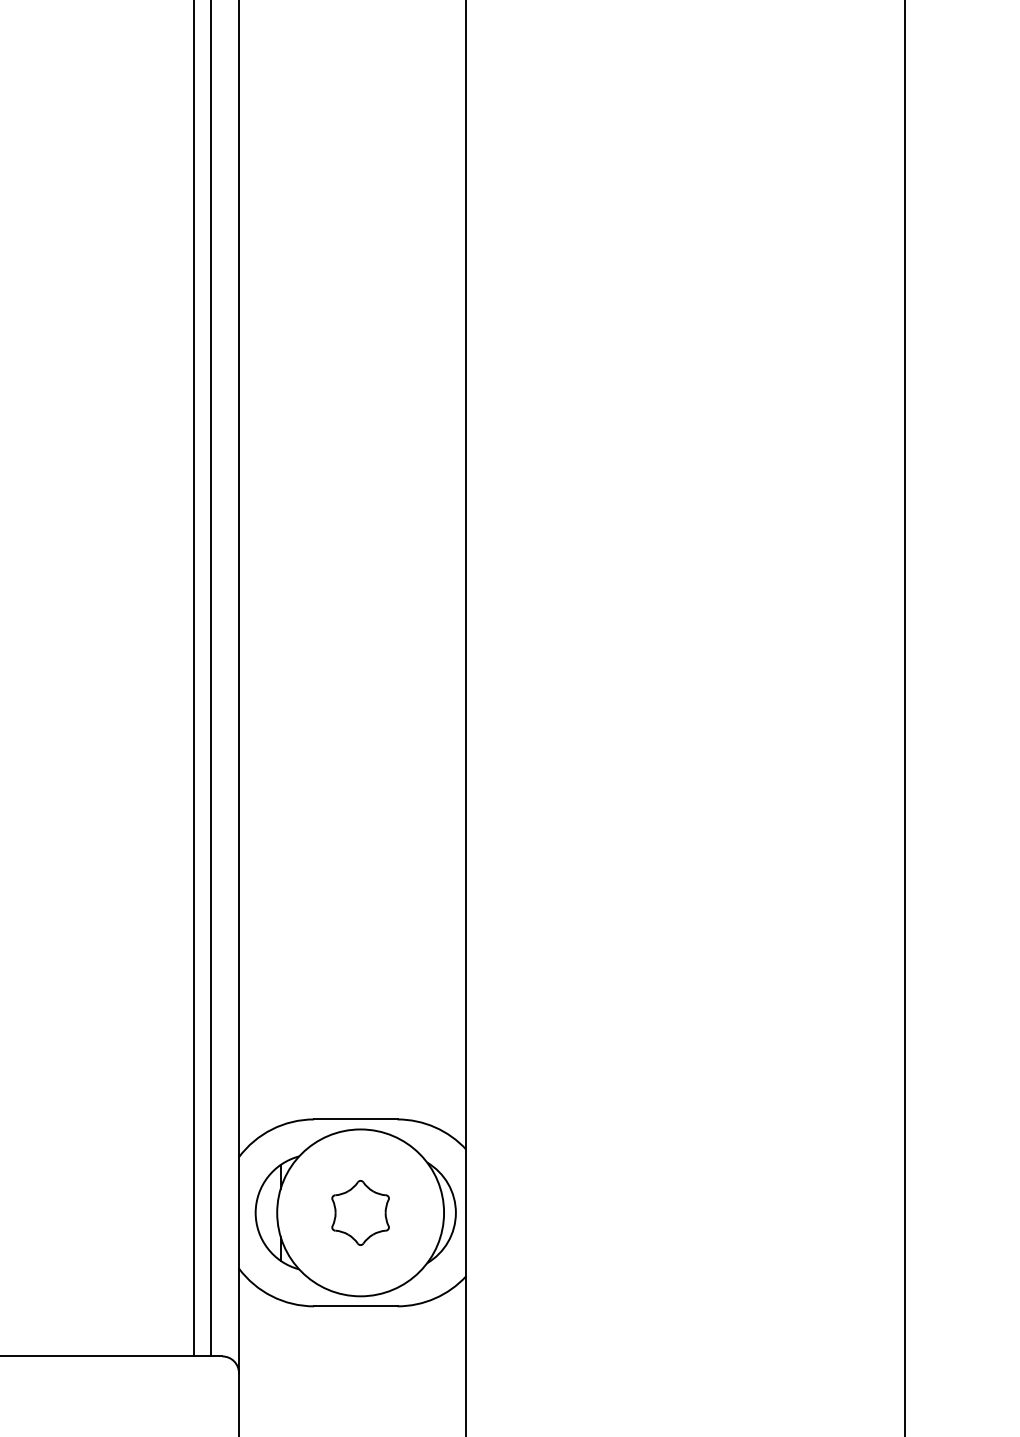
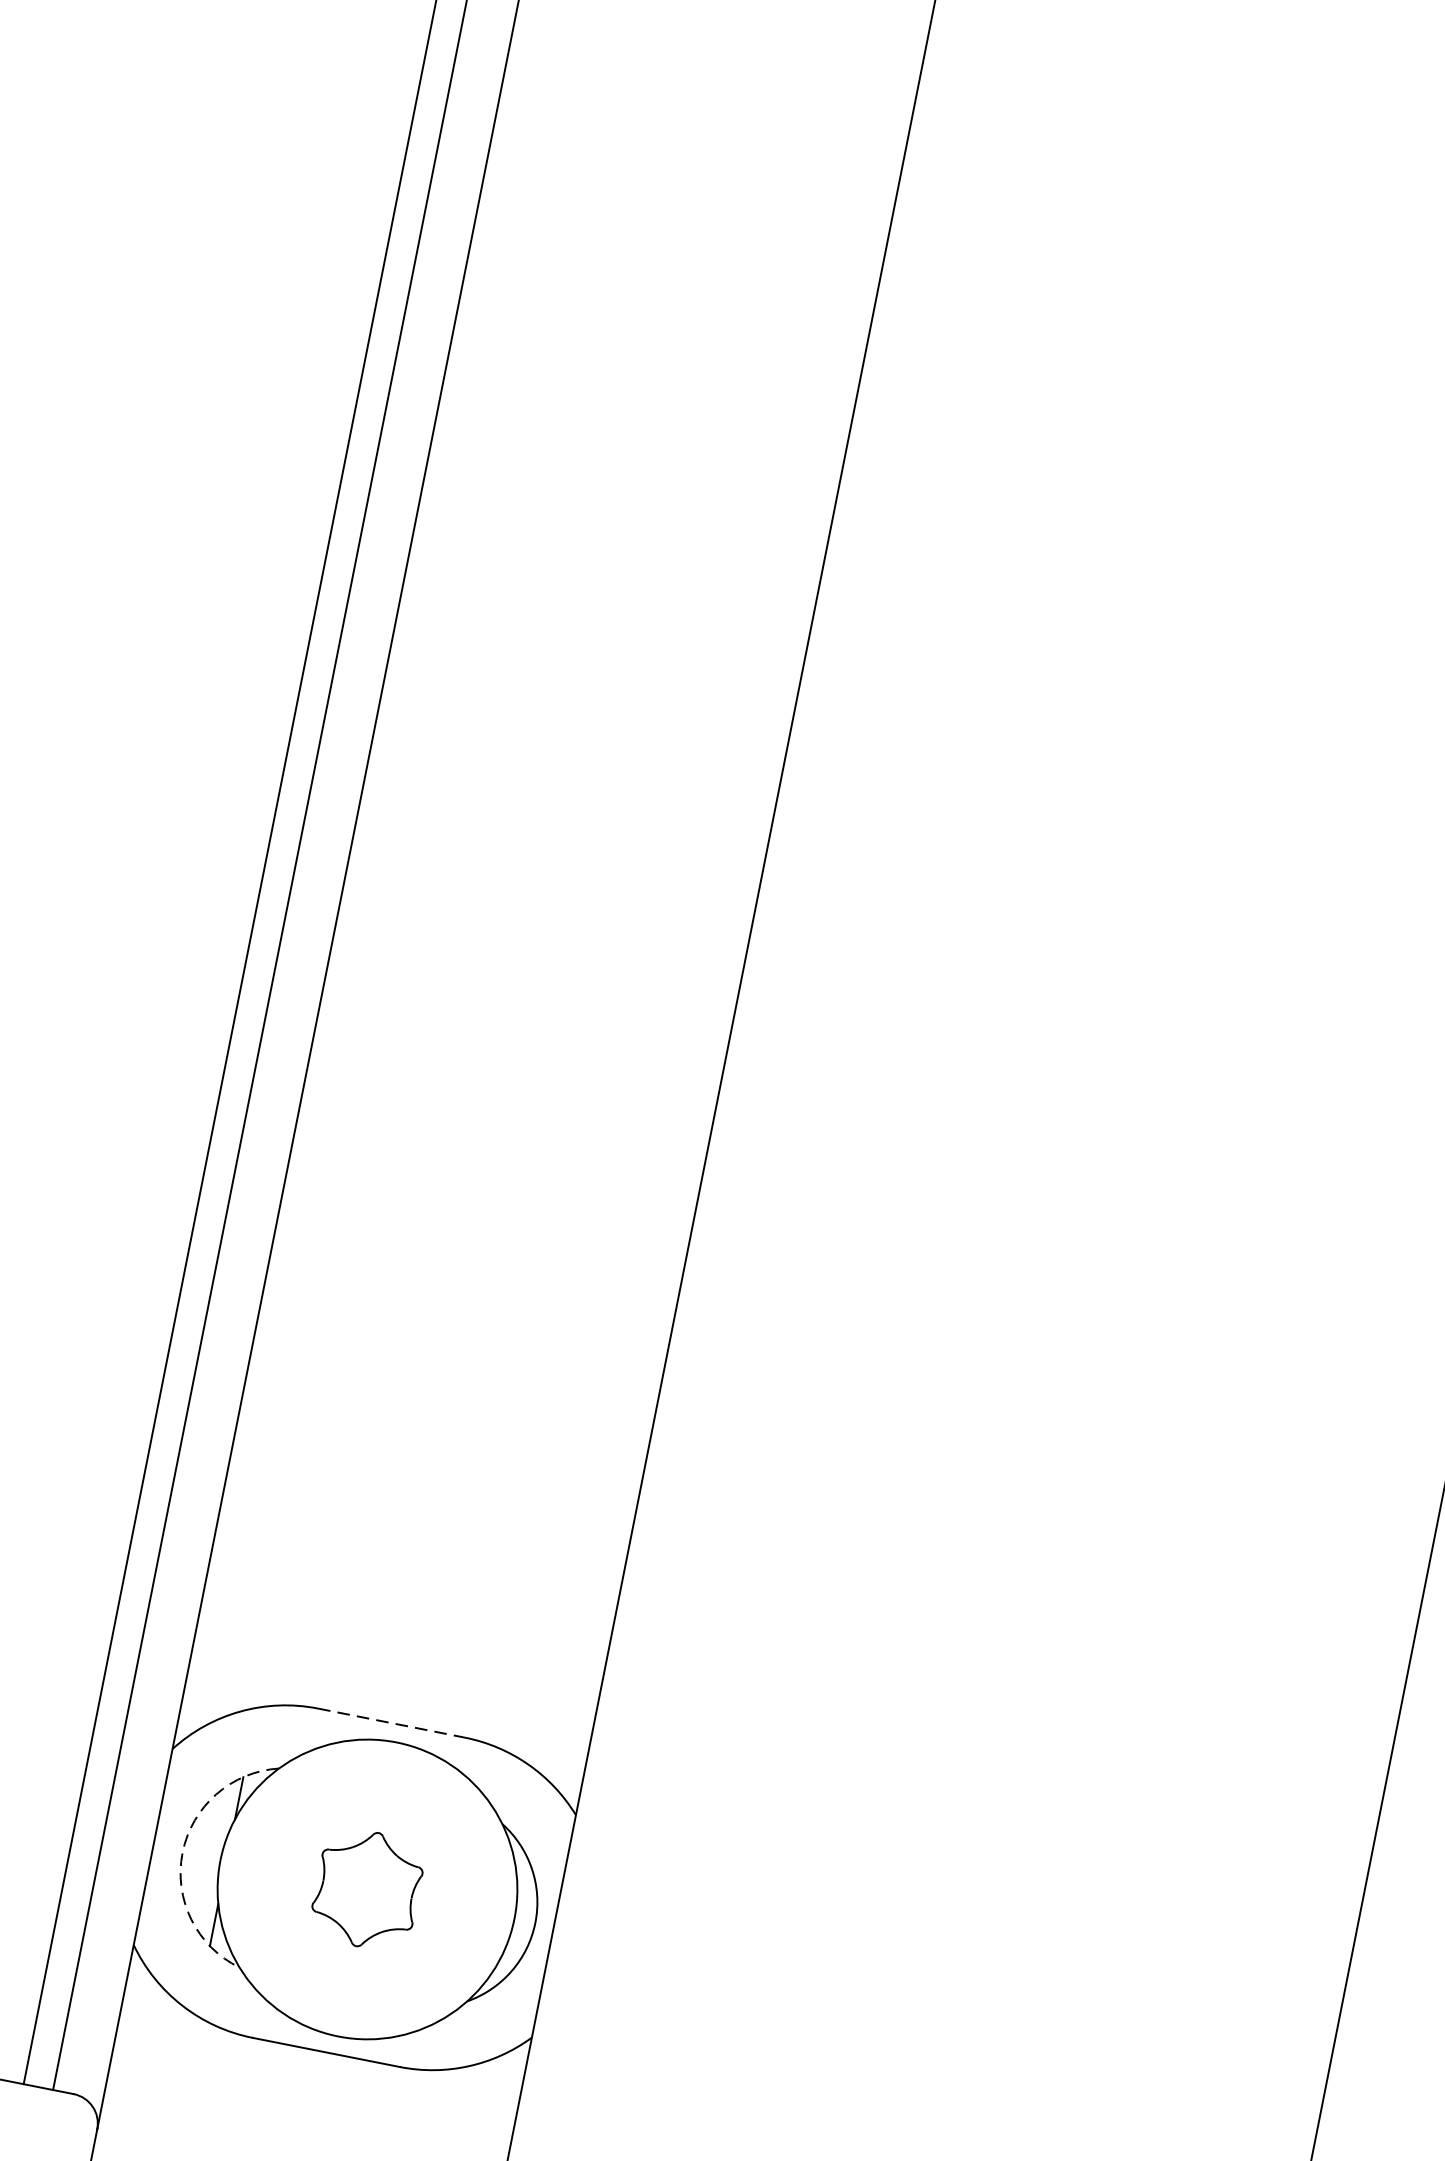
line: (355, 1119) -> (391, 1723), solid -> dashed
arc: (255, 1212) -> (182, 1852), solid -> dashed

